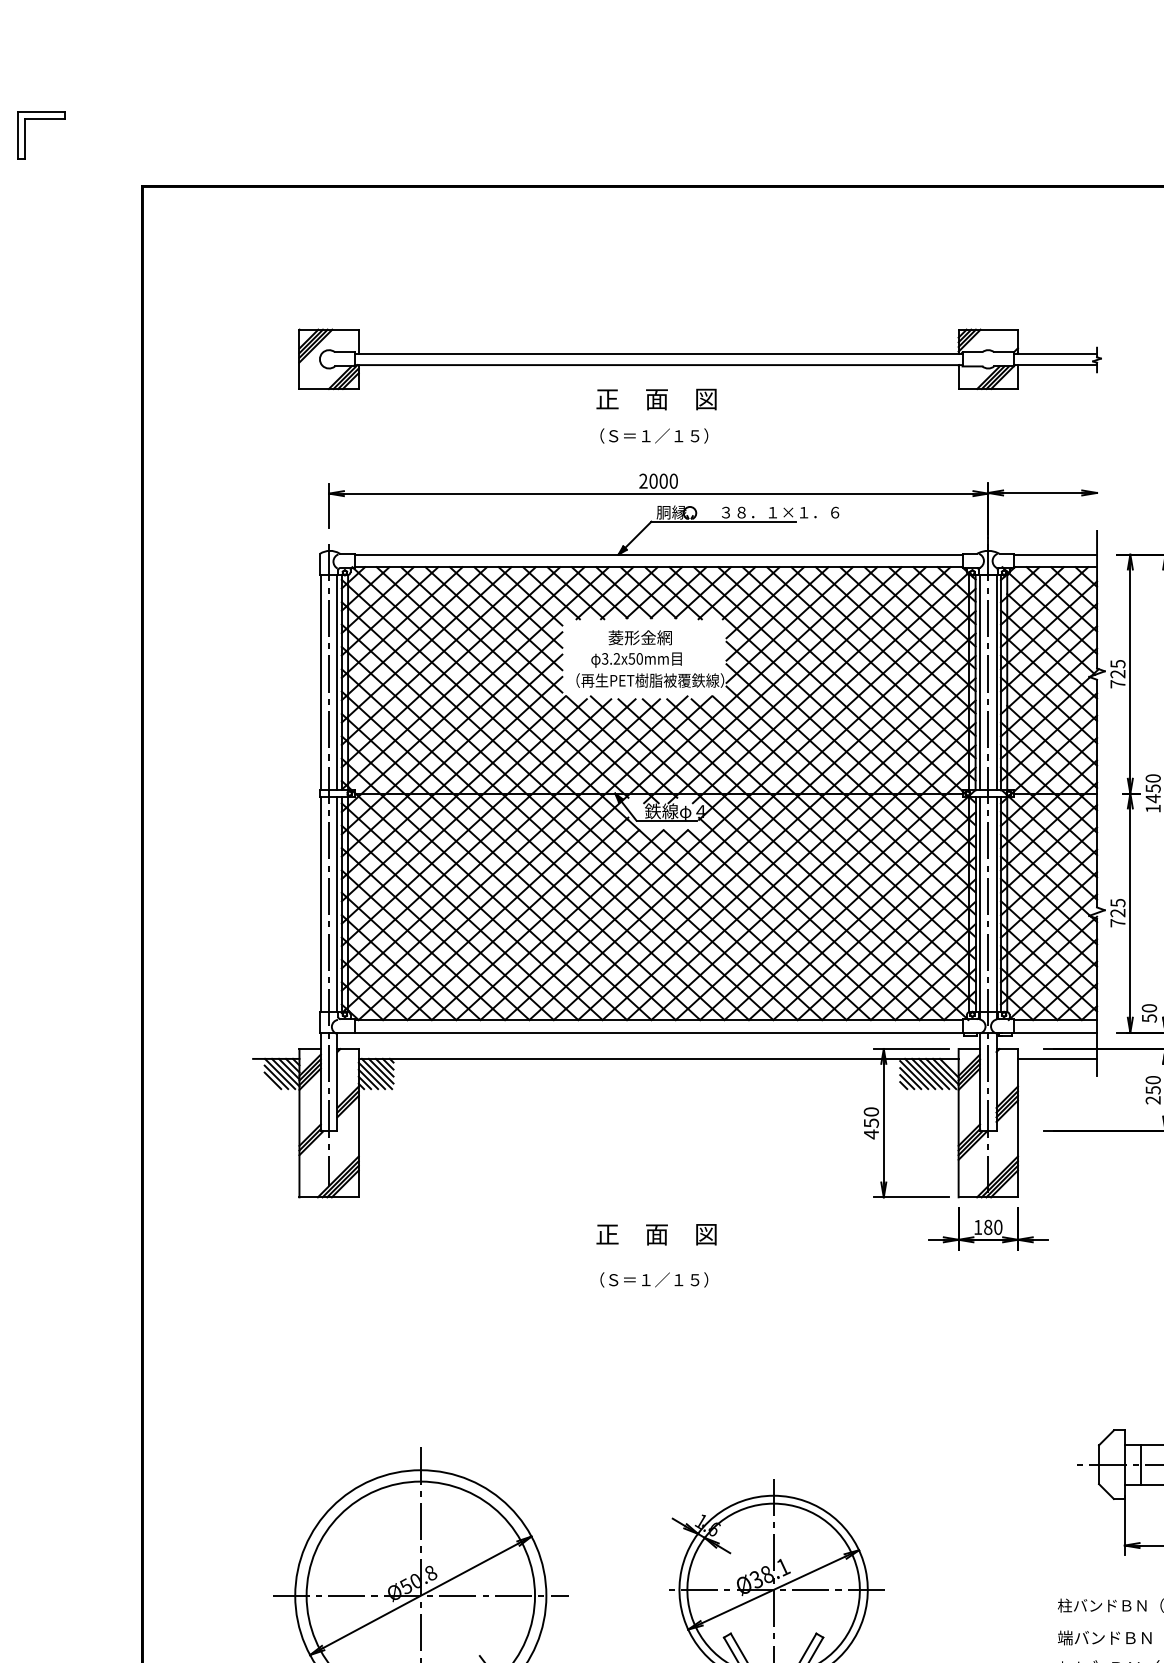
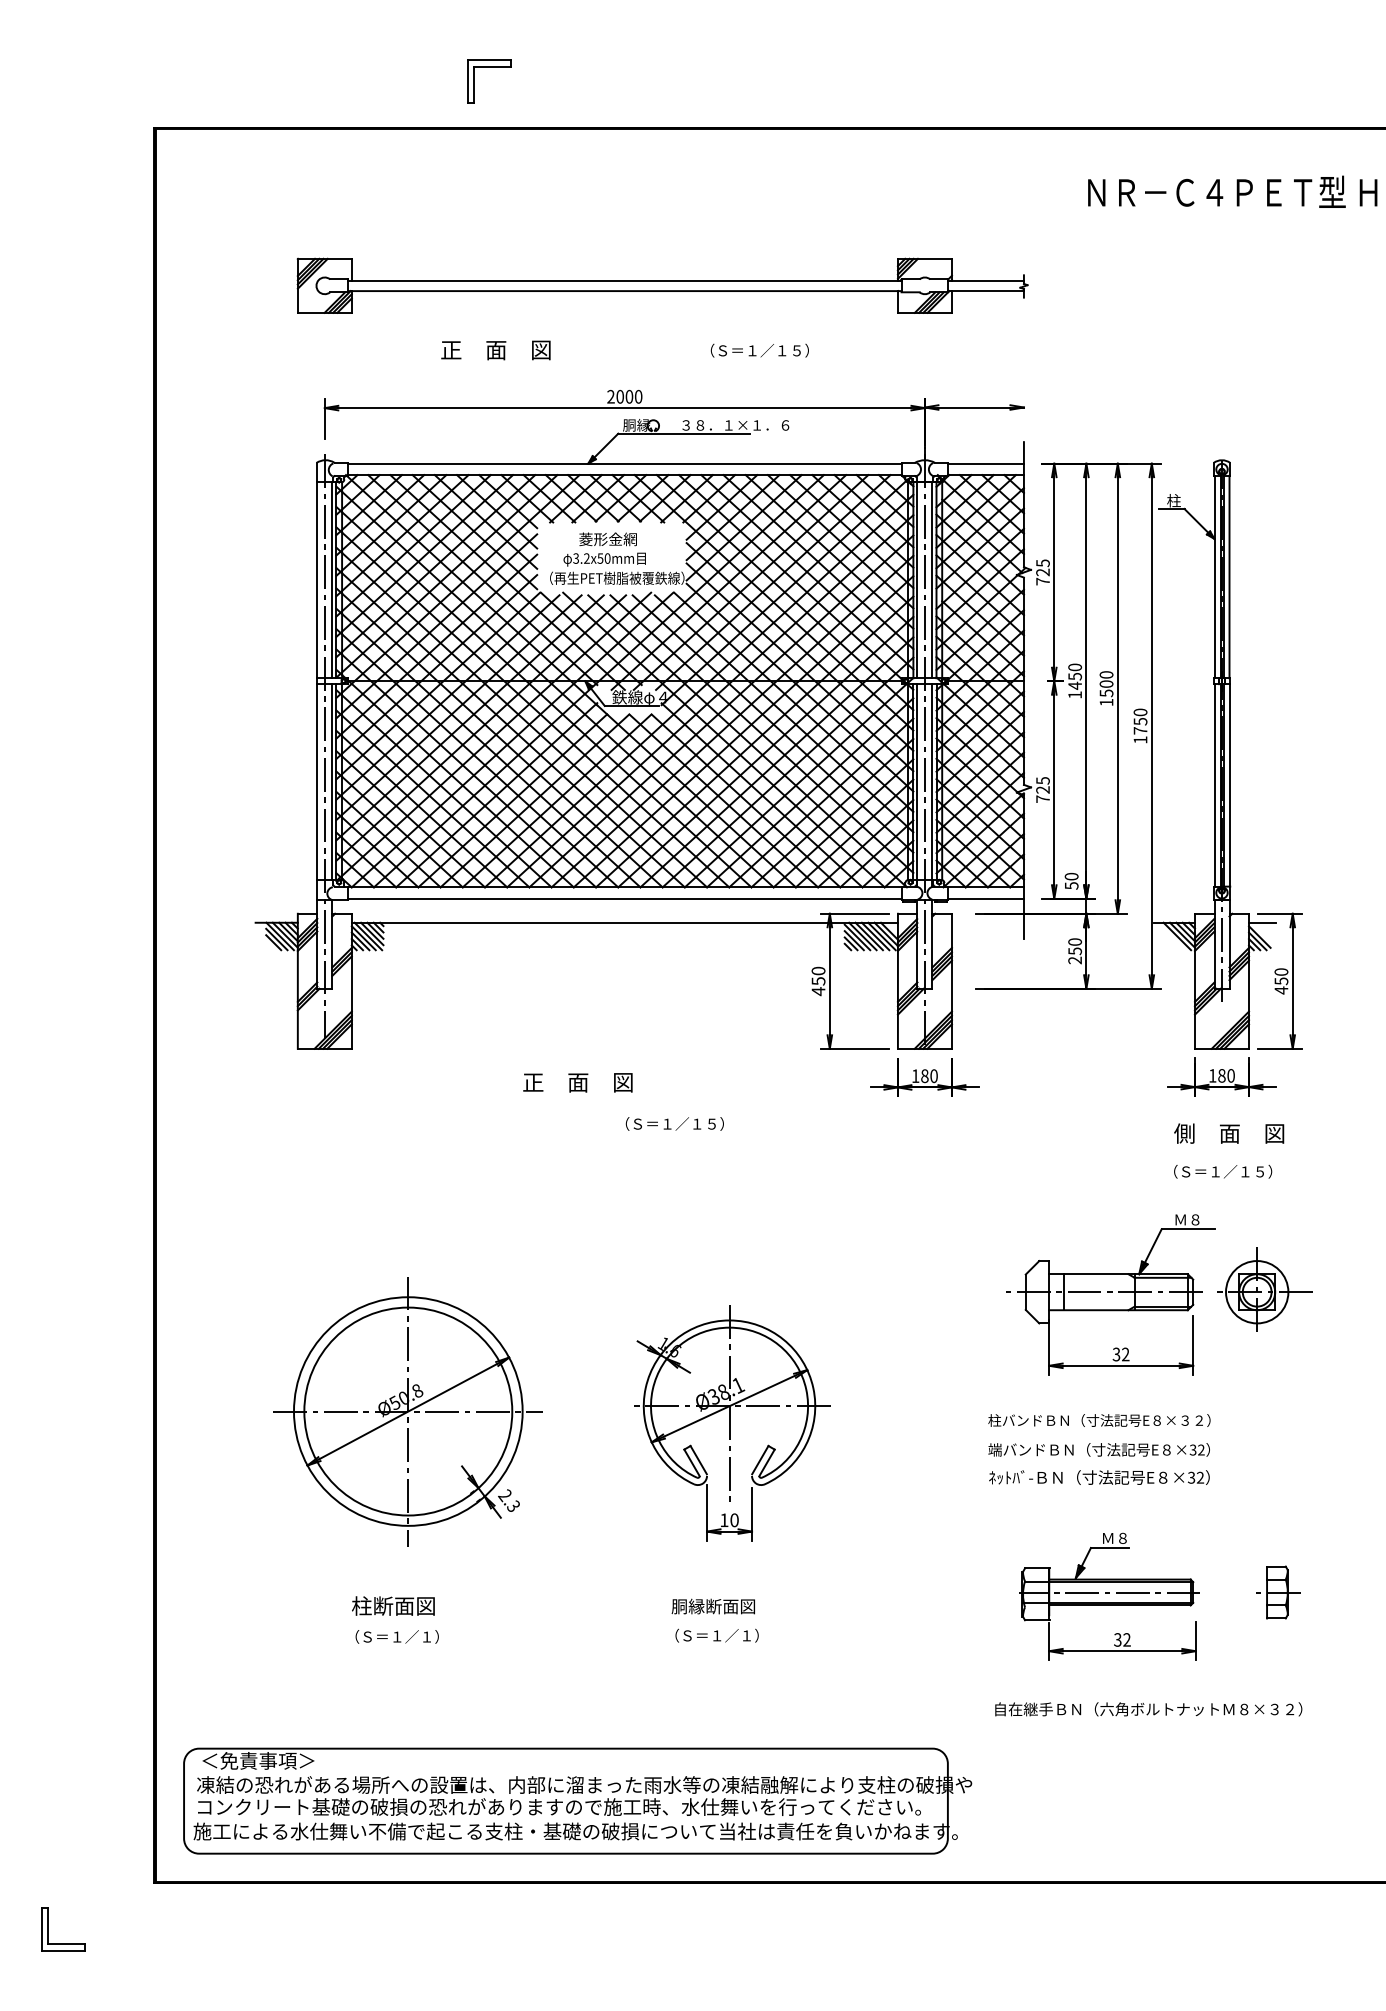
part: (42, 119) -> (489, 67), moved
text: (656, 399) -> (495, 350), moved
text: (653, 435) -> (759, 350), moved
line: (1056, 1058) -> (987, 922), removed
text: (656, 1234) -> (577, 1082), moved
text: (653, 1279) -> (674, 1123), moved

